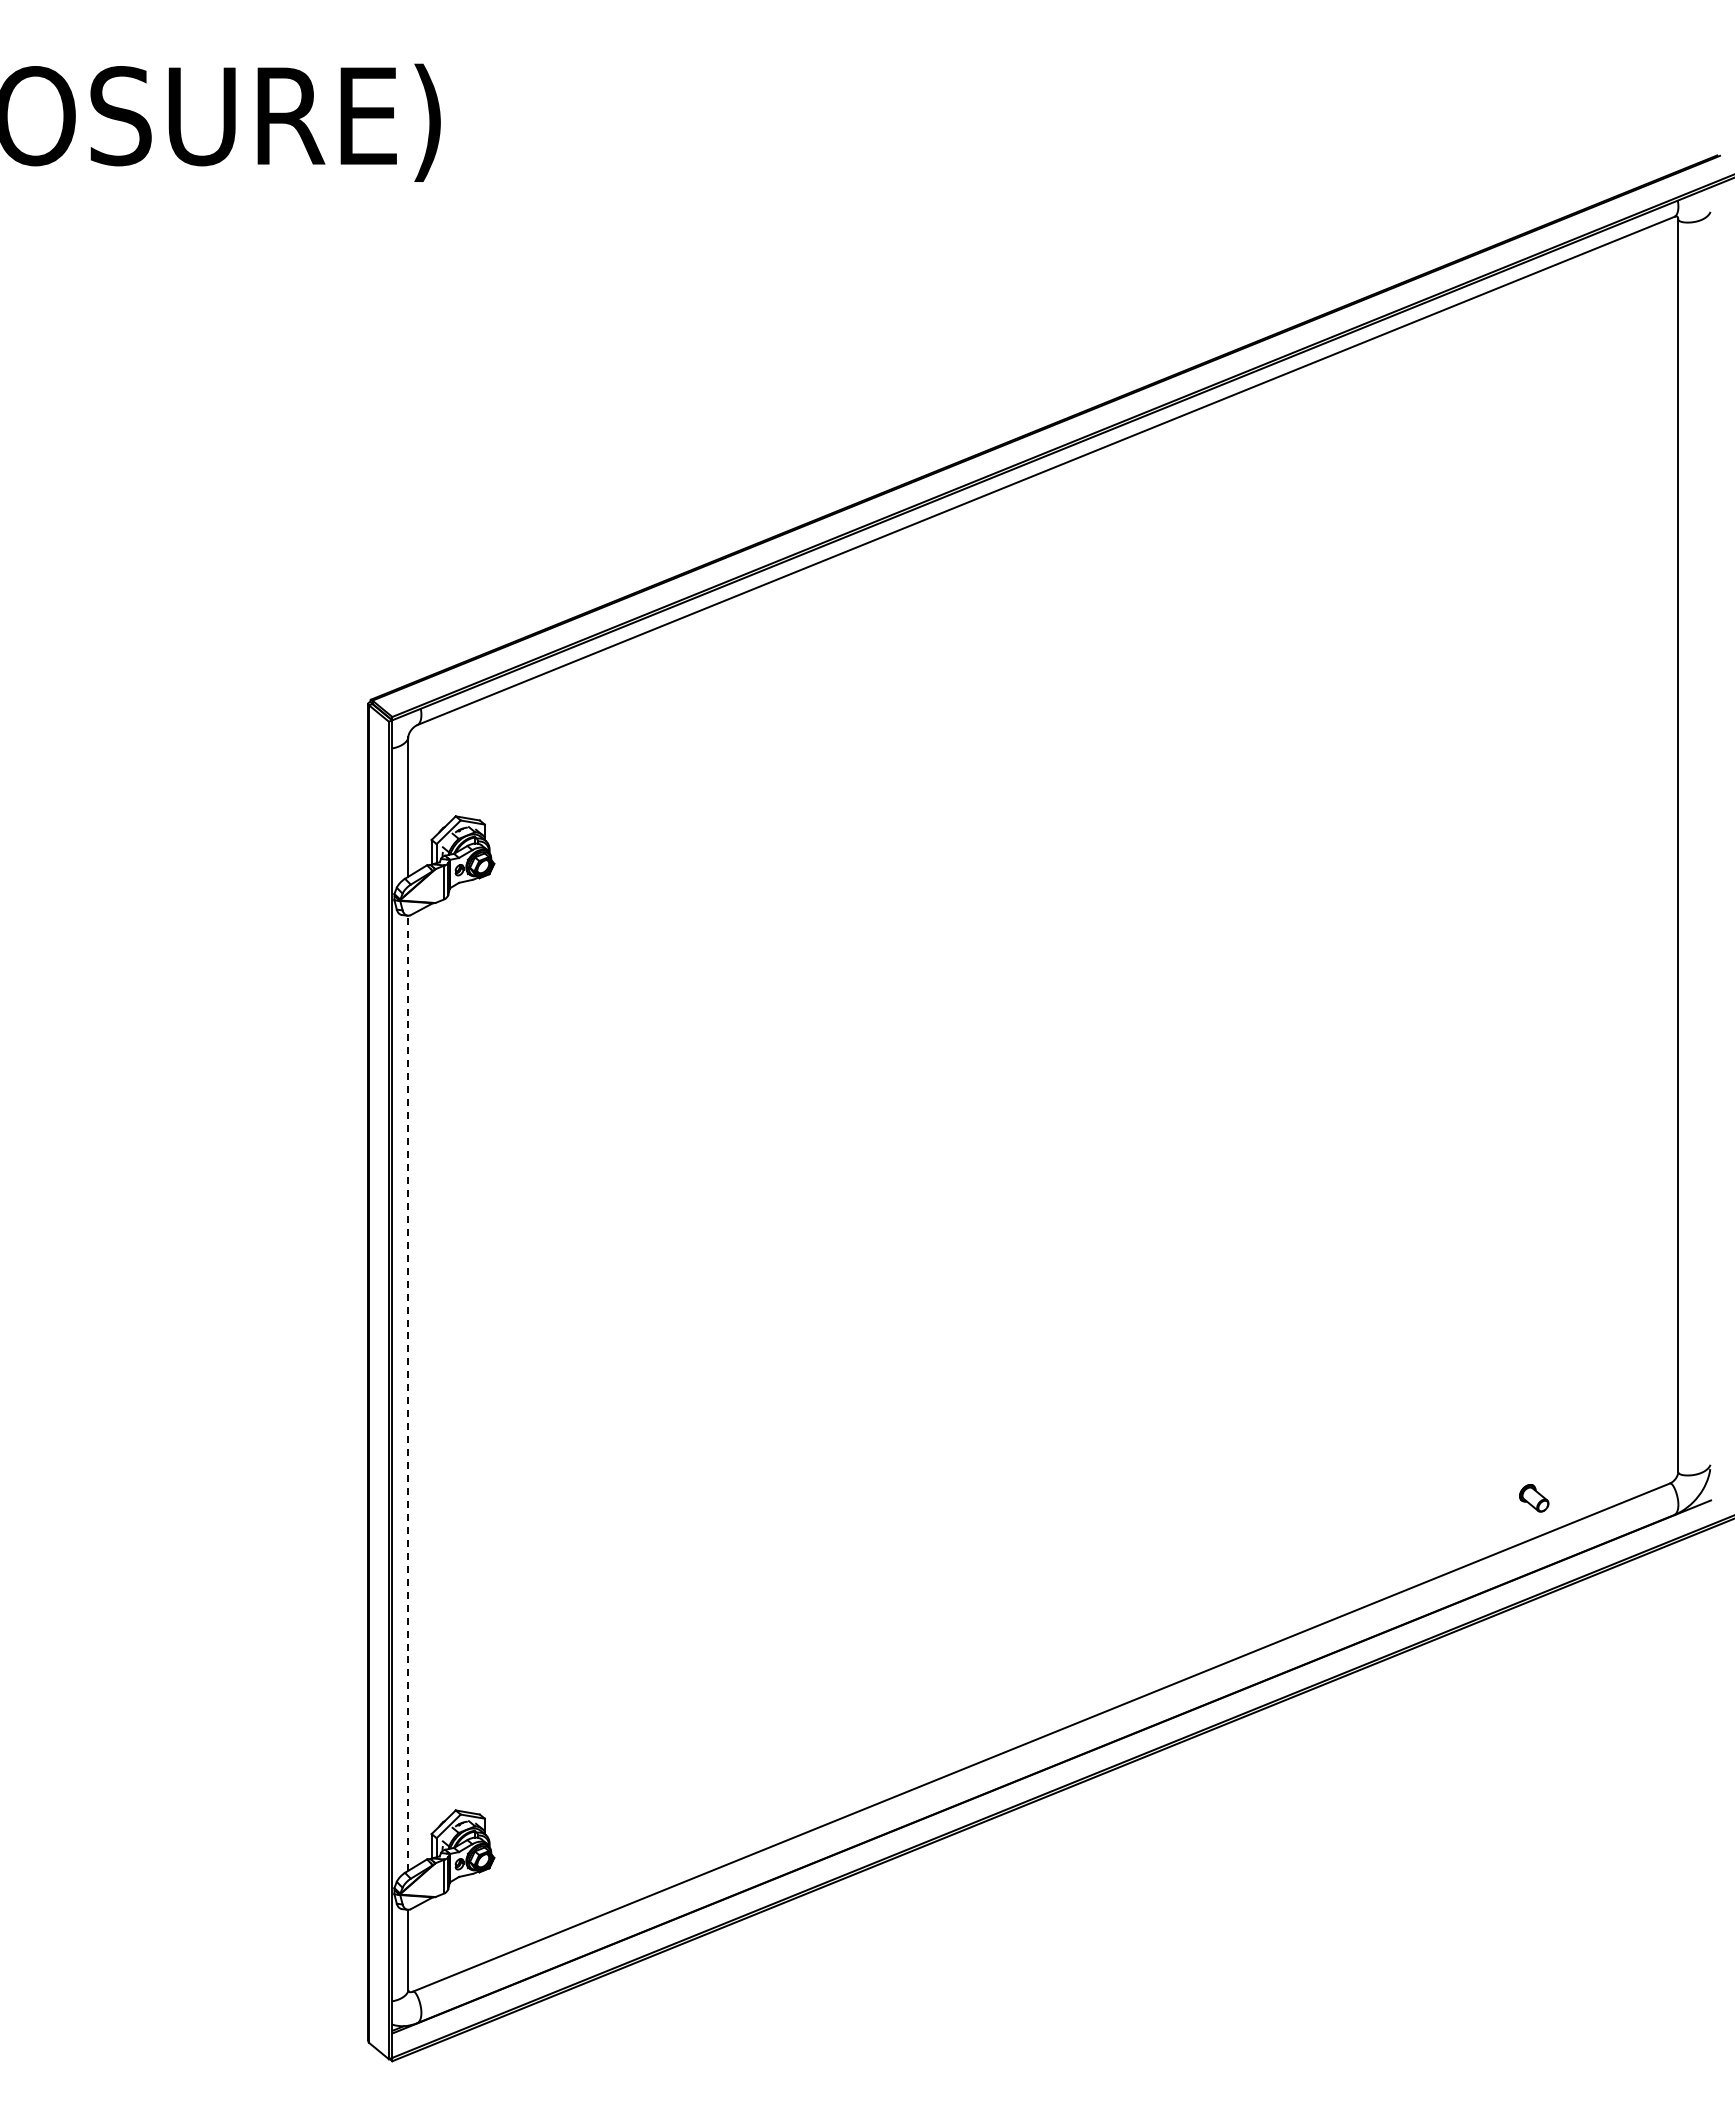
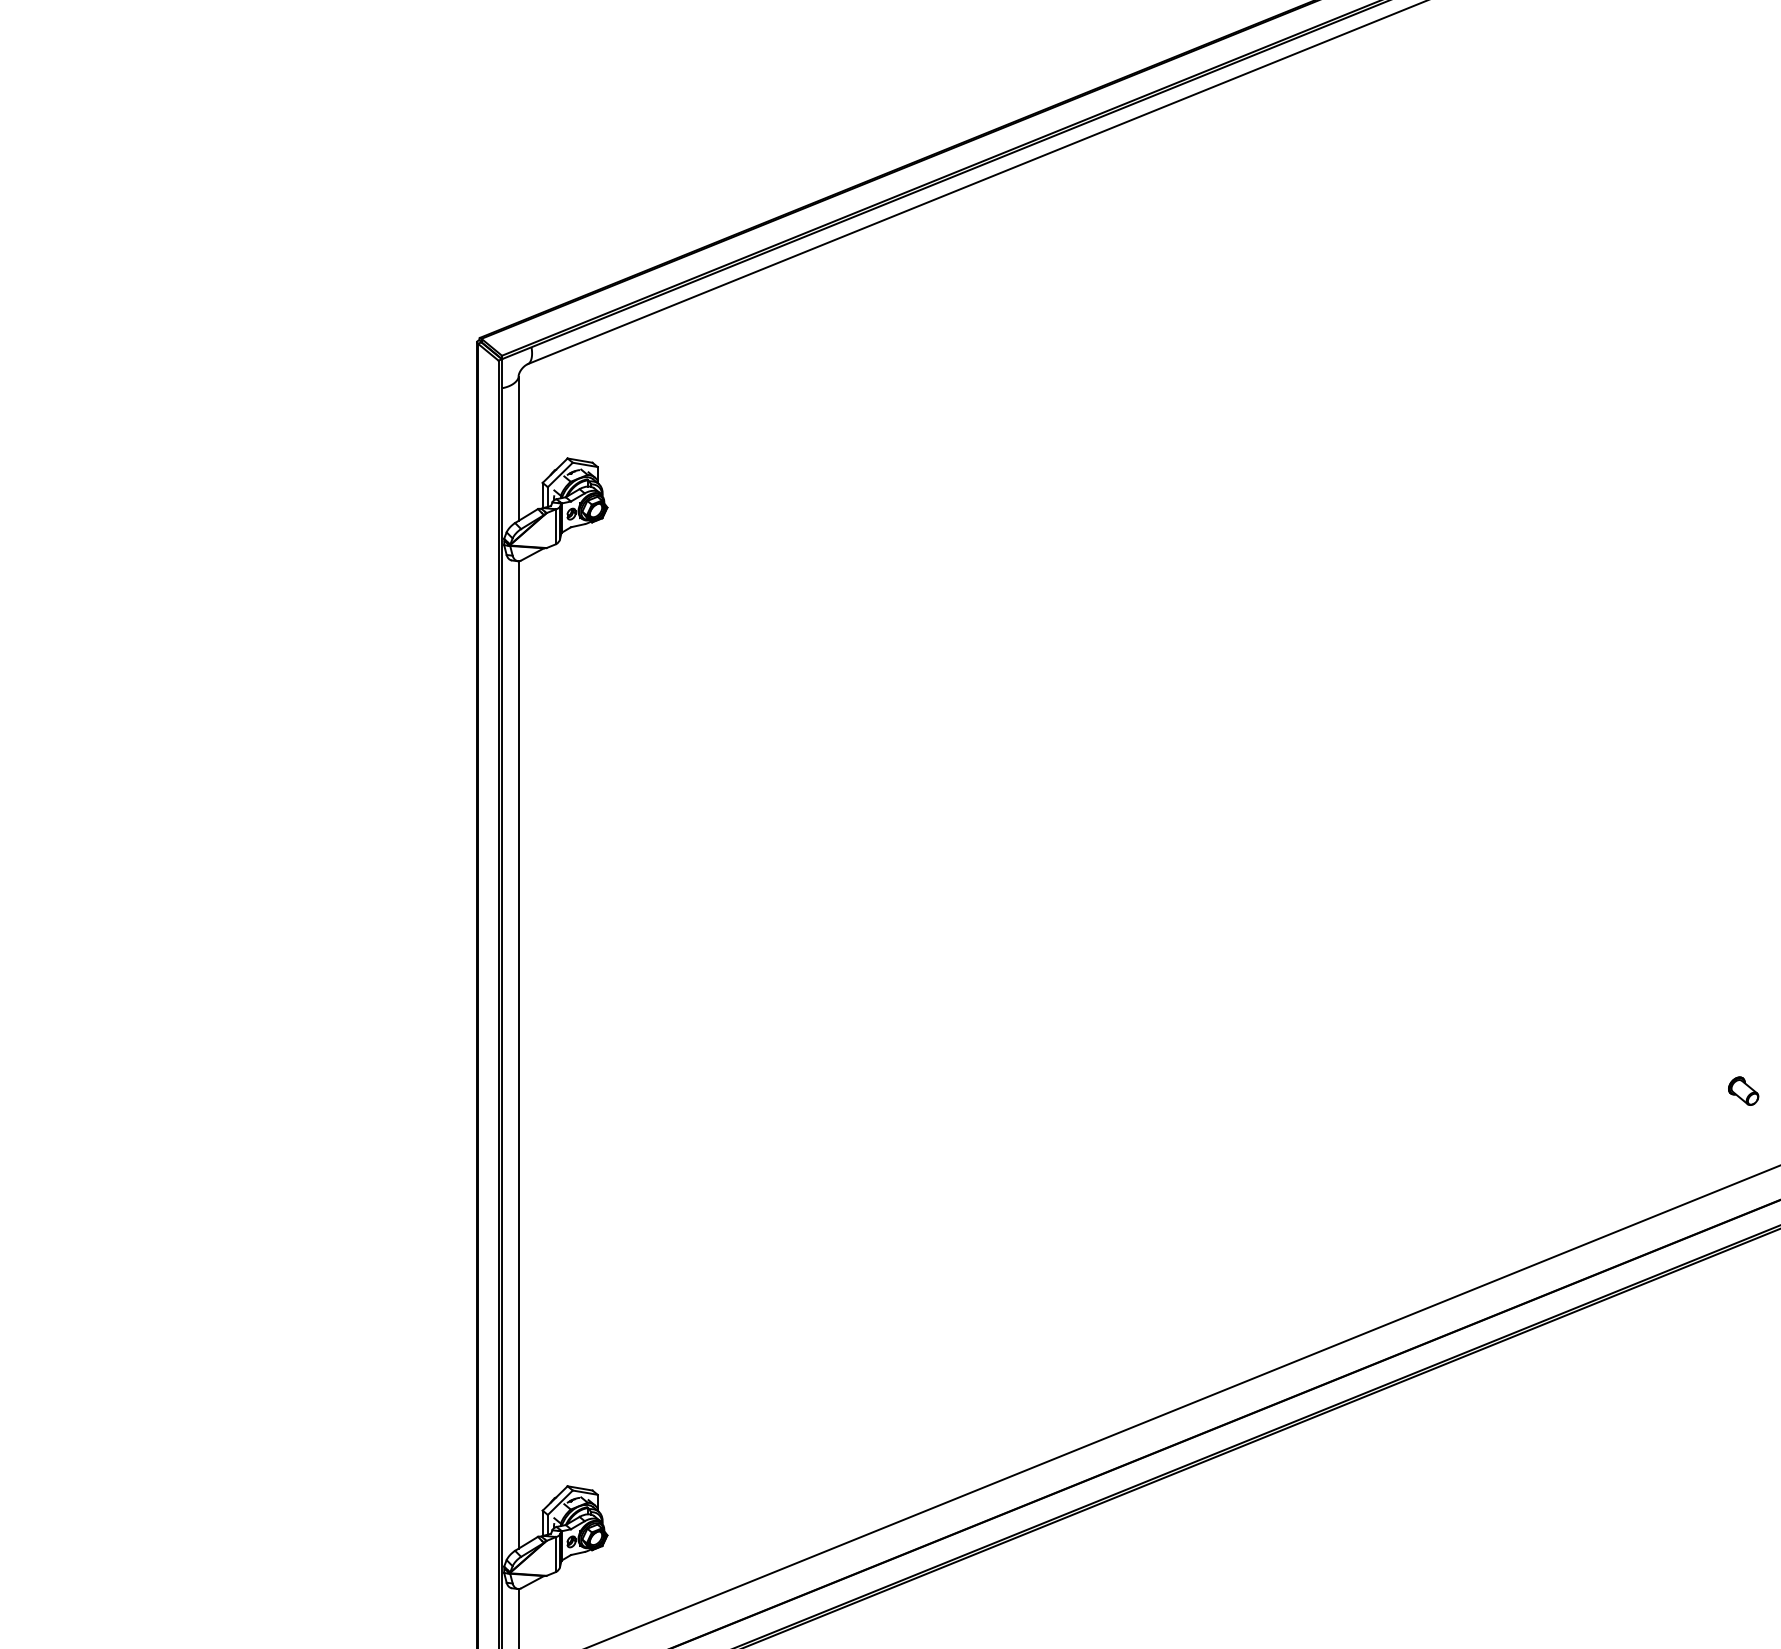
line: (408, 1393) -> (518, 1055), dashed -> solid
part: (1534, 1498) -> (1743, 1091), moved

